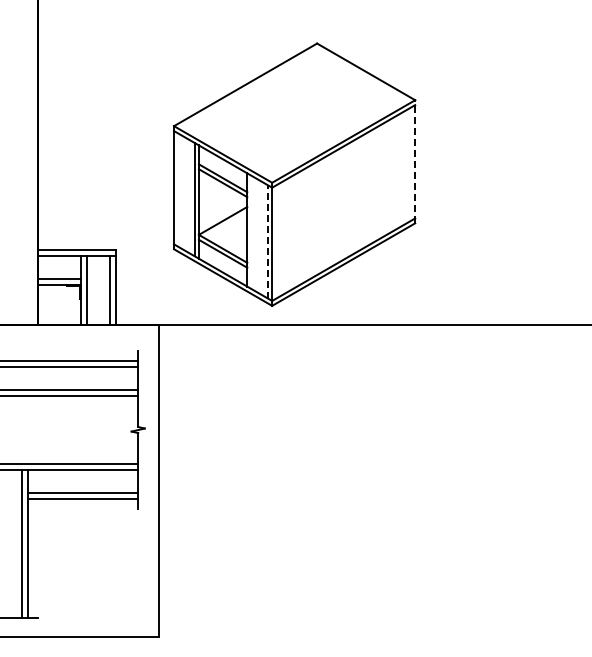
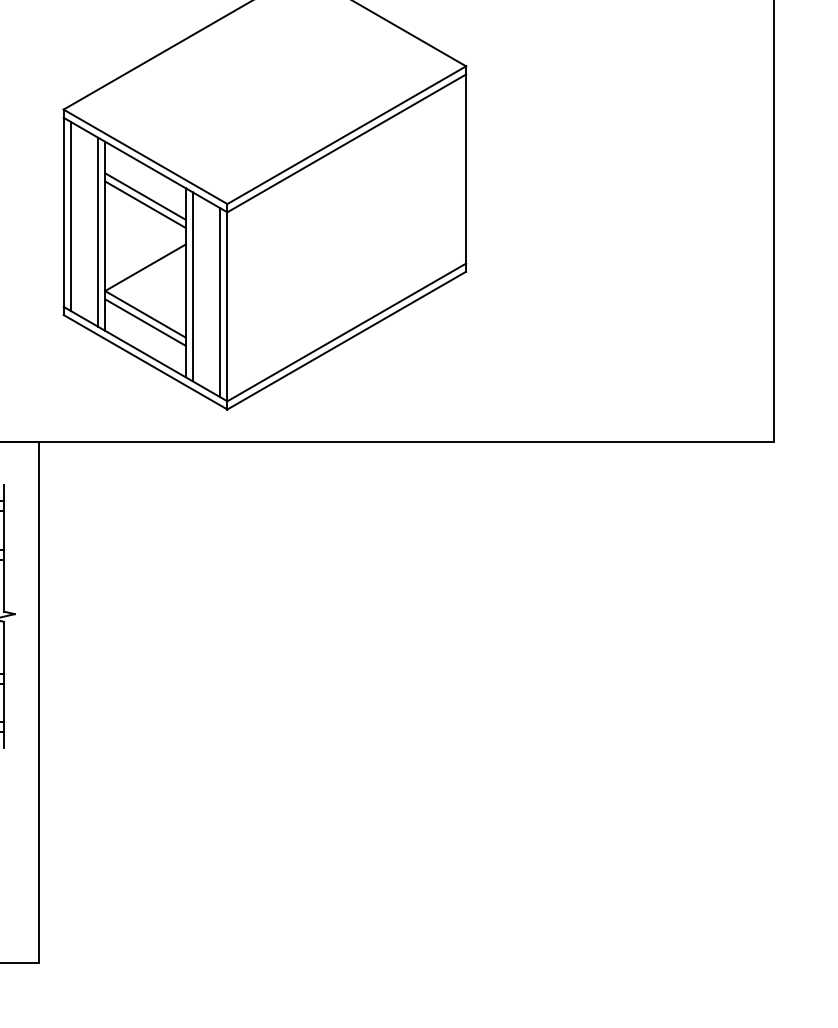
line: (415, 161) -> (466, 168), dashed -> solid
line: (178, 189) -> (71, 215), added
line: (251, 232) -> (192, 287), added
line: (267, 241) -> (219, 302), dashed -> solid

